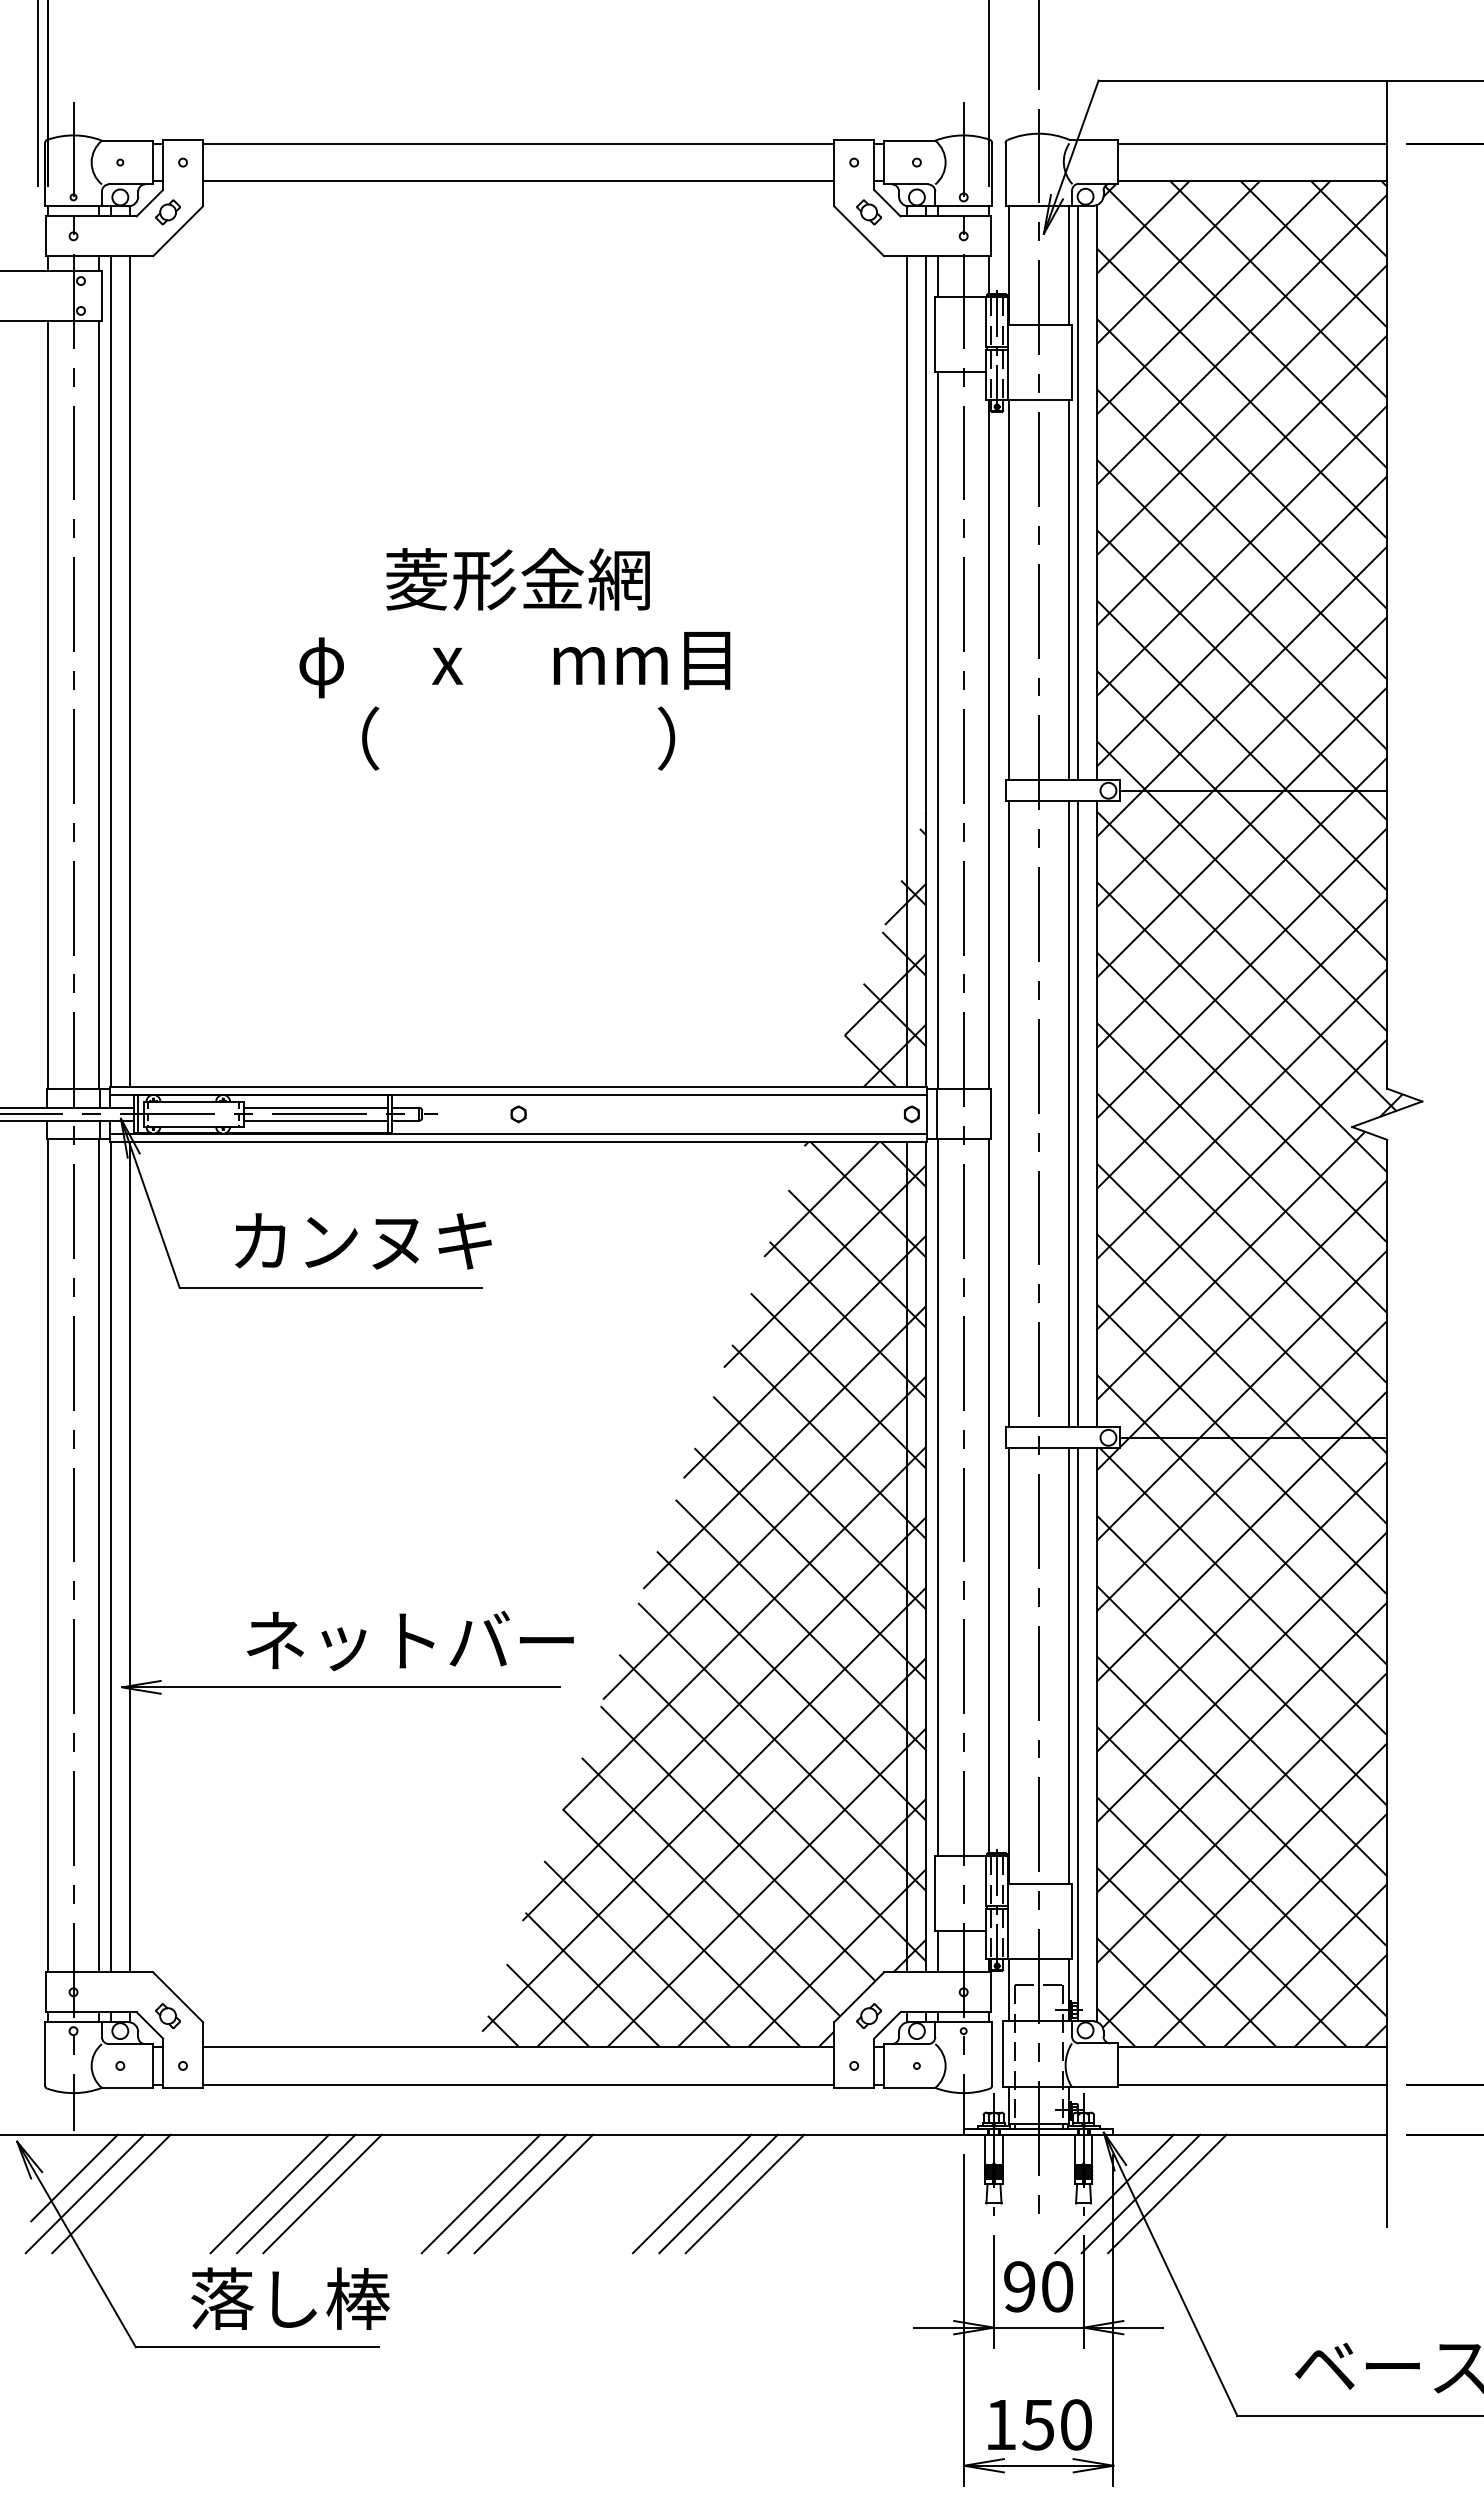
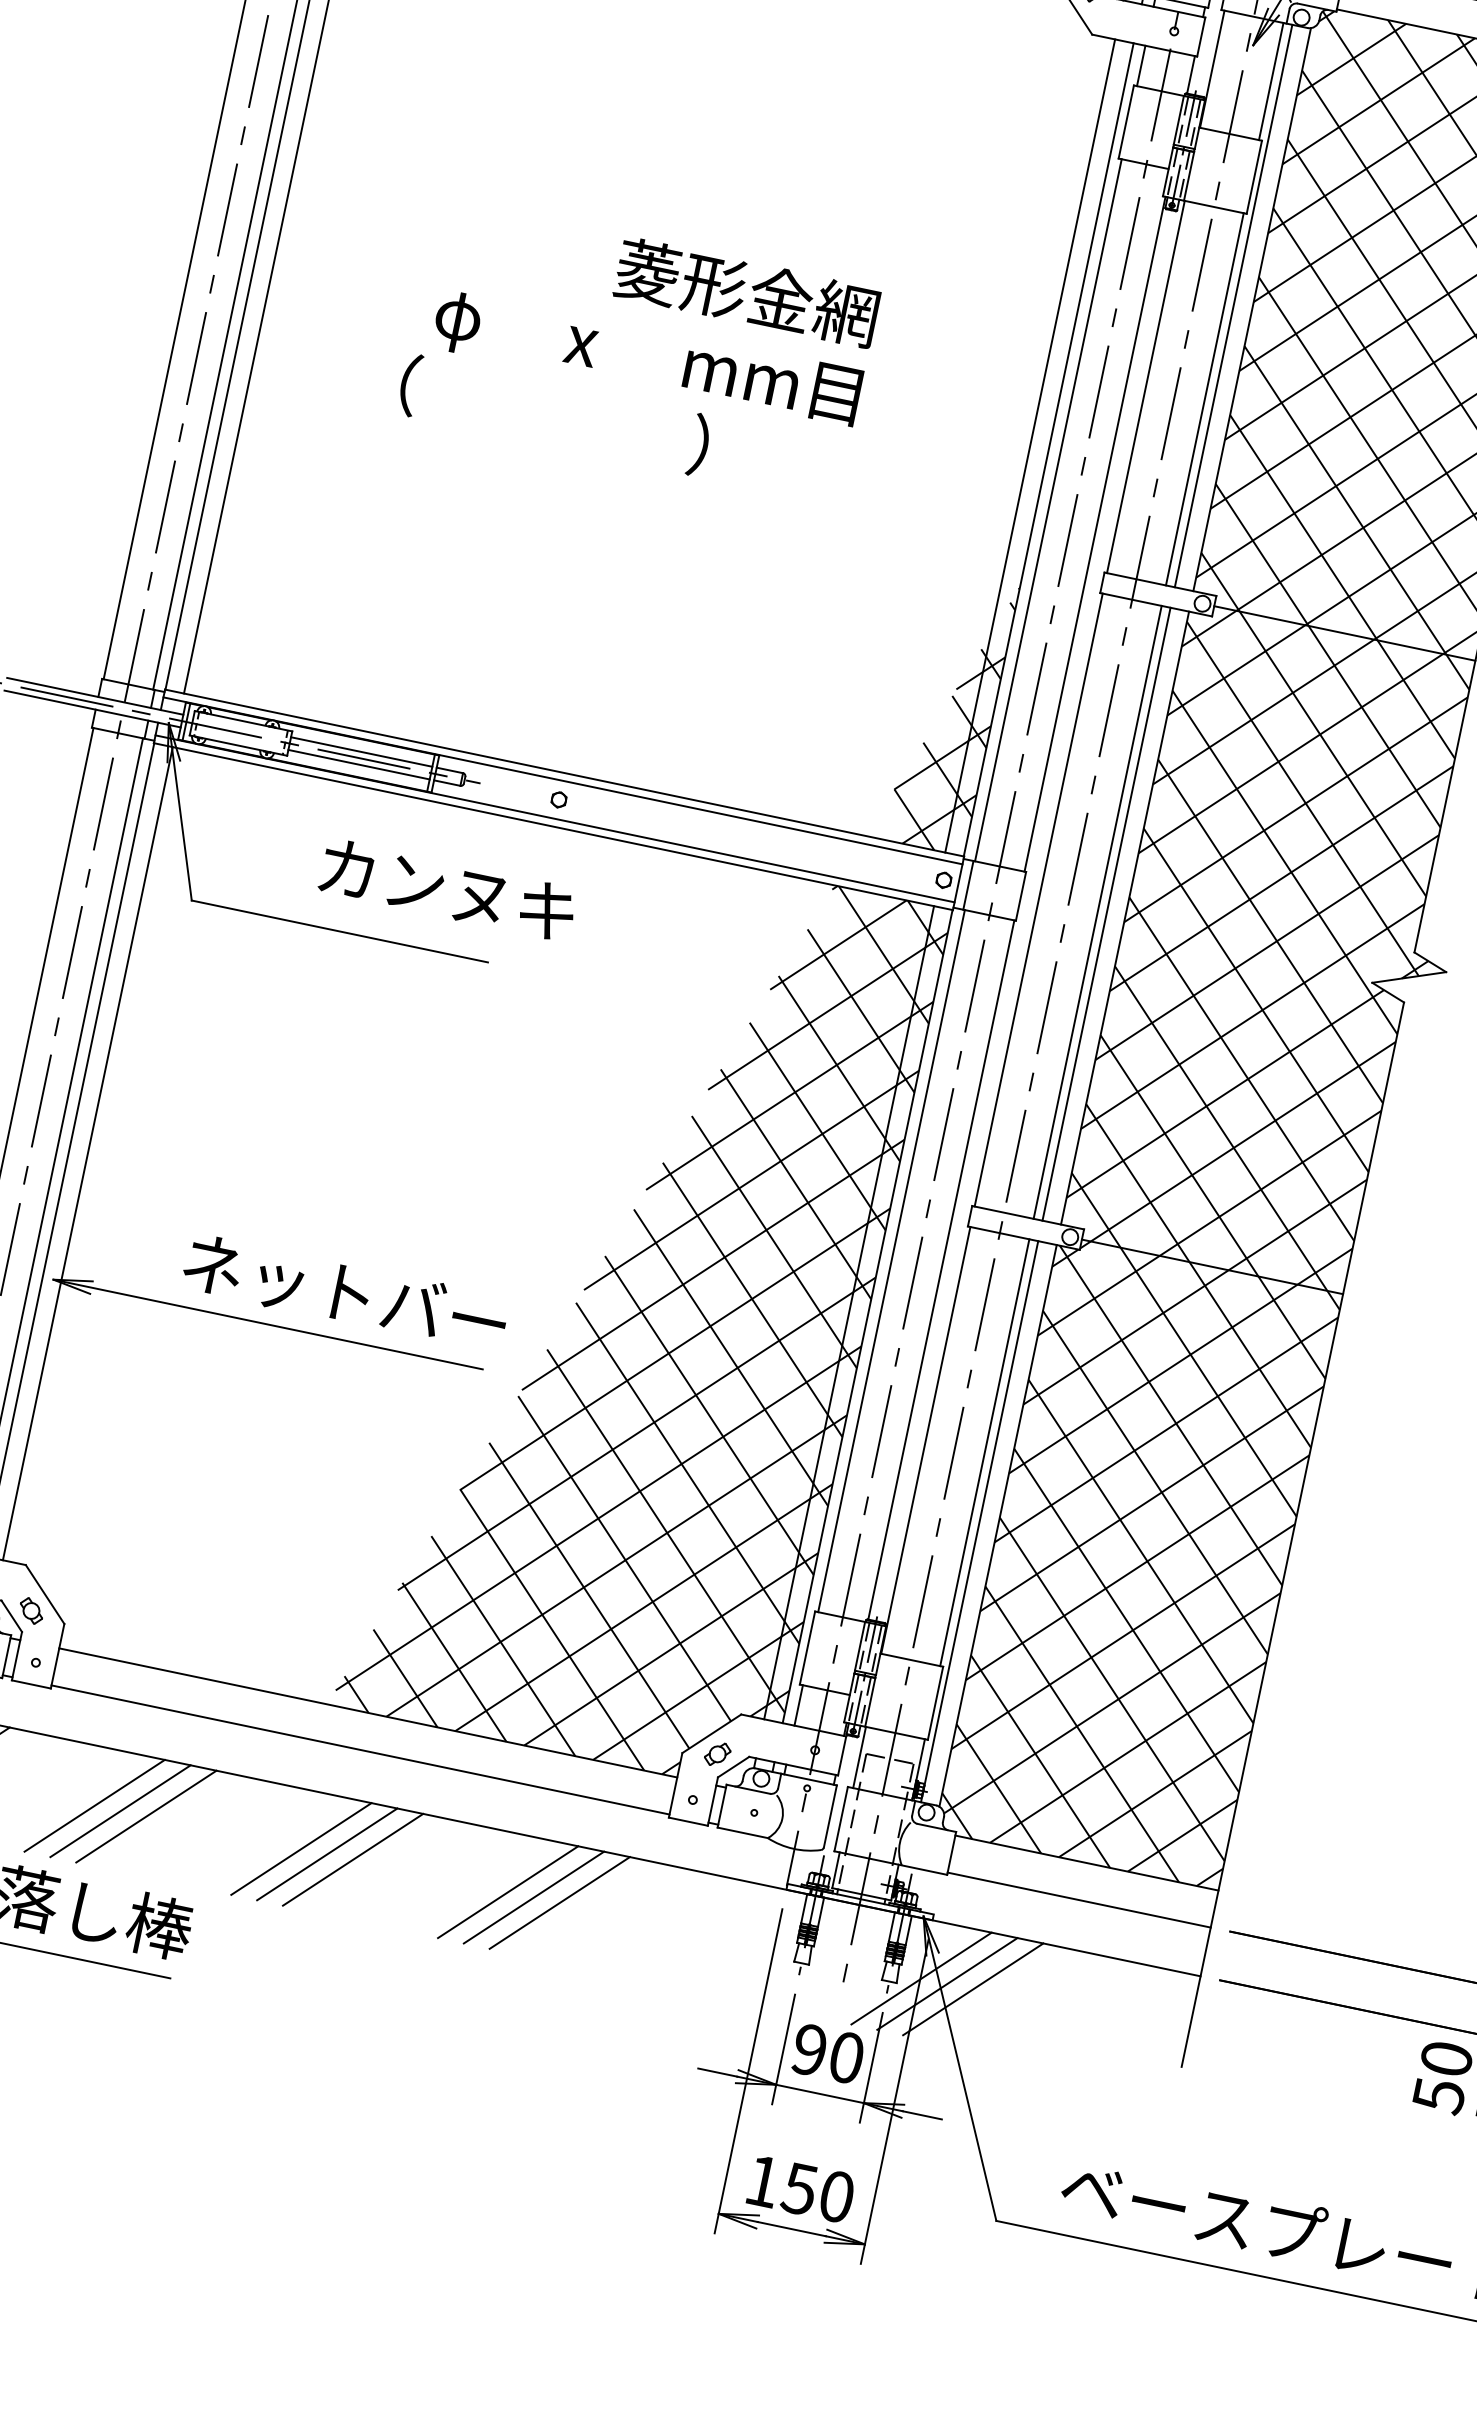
text: (517, 579) -> (746, 292), moved
text: (518, 738) -> (554, 415), moved
text: (363, 1241) -> (448, 890), moved

